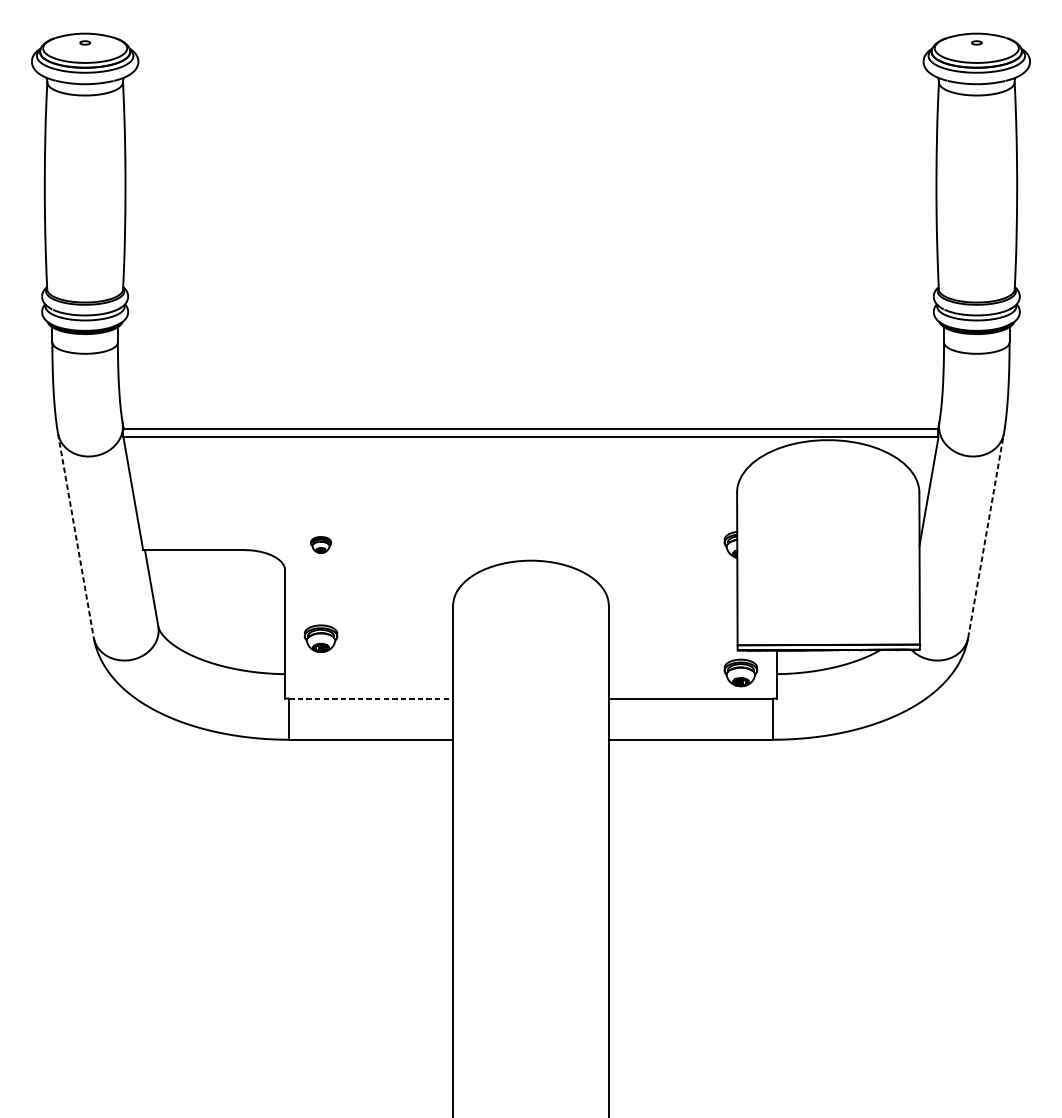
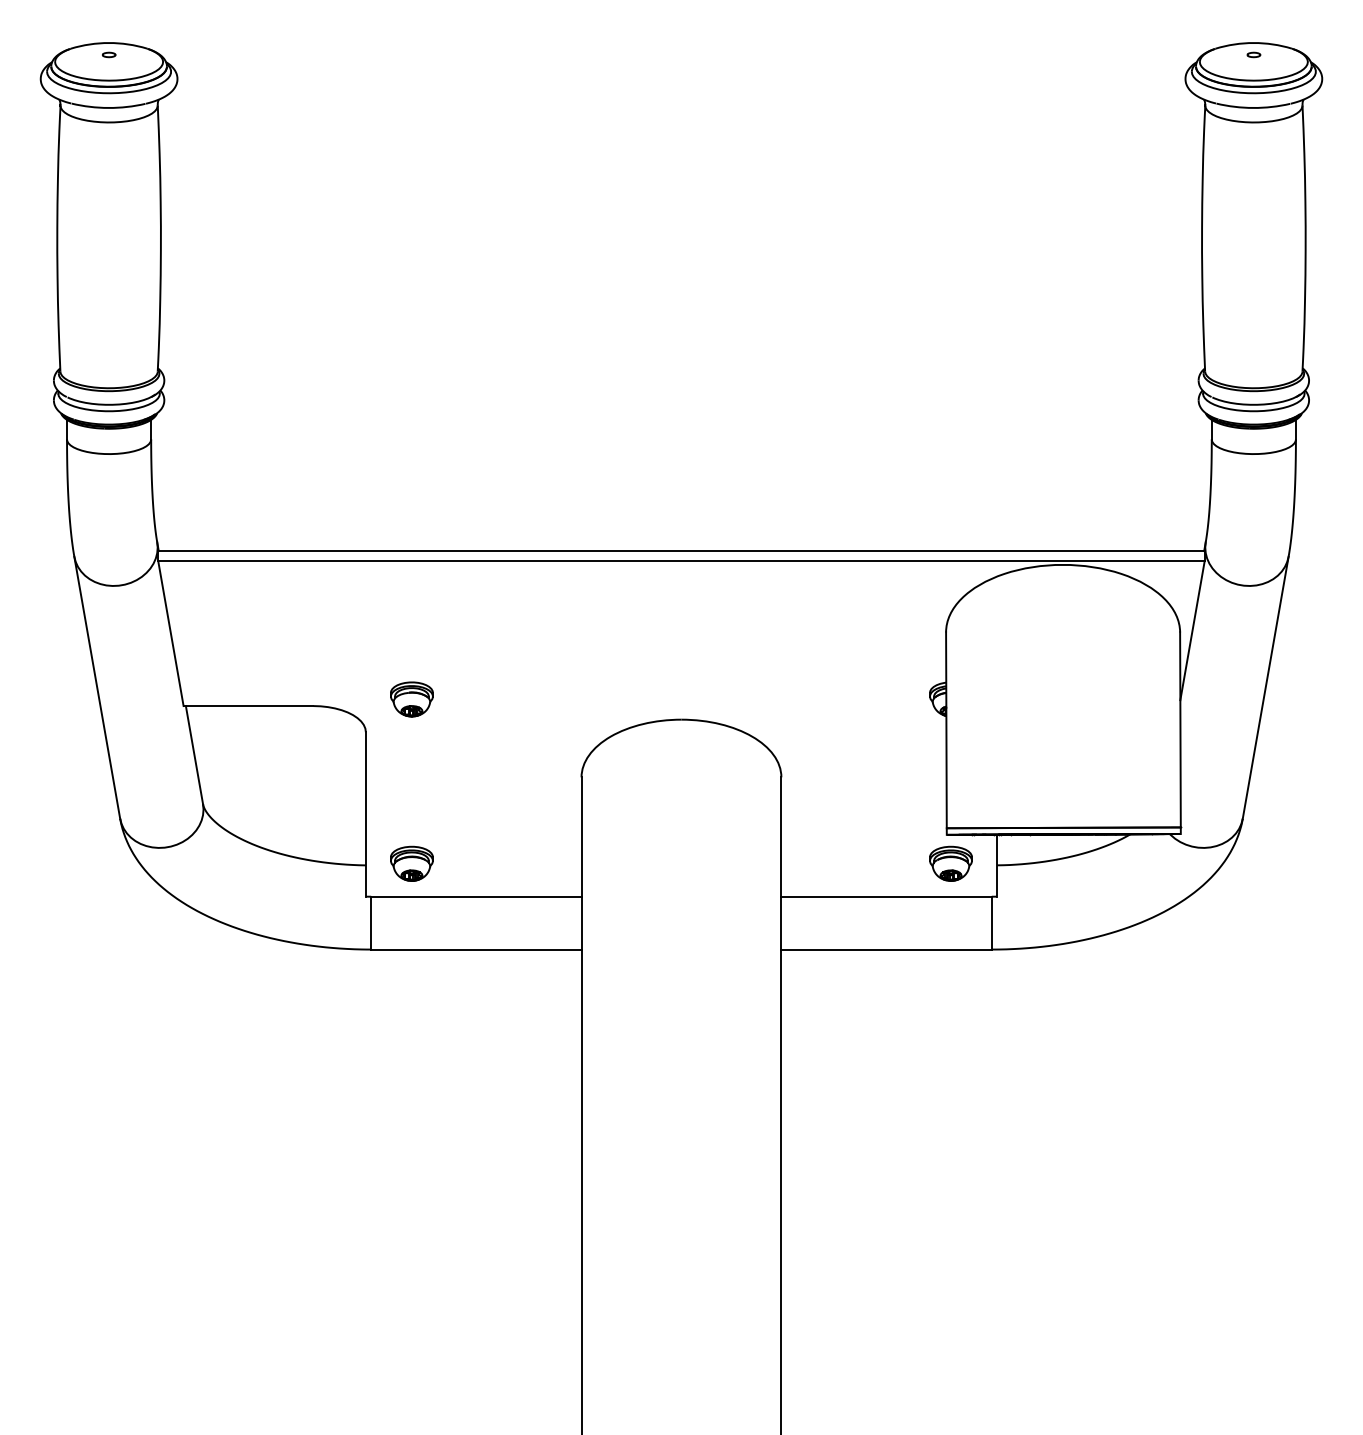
line: (76, 535) -> (97, 687), dashed -> solid
line: (985, 535) -> (1265, 687), dashed -> solid
part: (320, 544) -> (411, 699), size x1.67
part: (320, 638) -> (411, 863), moved
line: (371, 698) -> (476, 896), dashed -> solid

